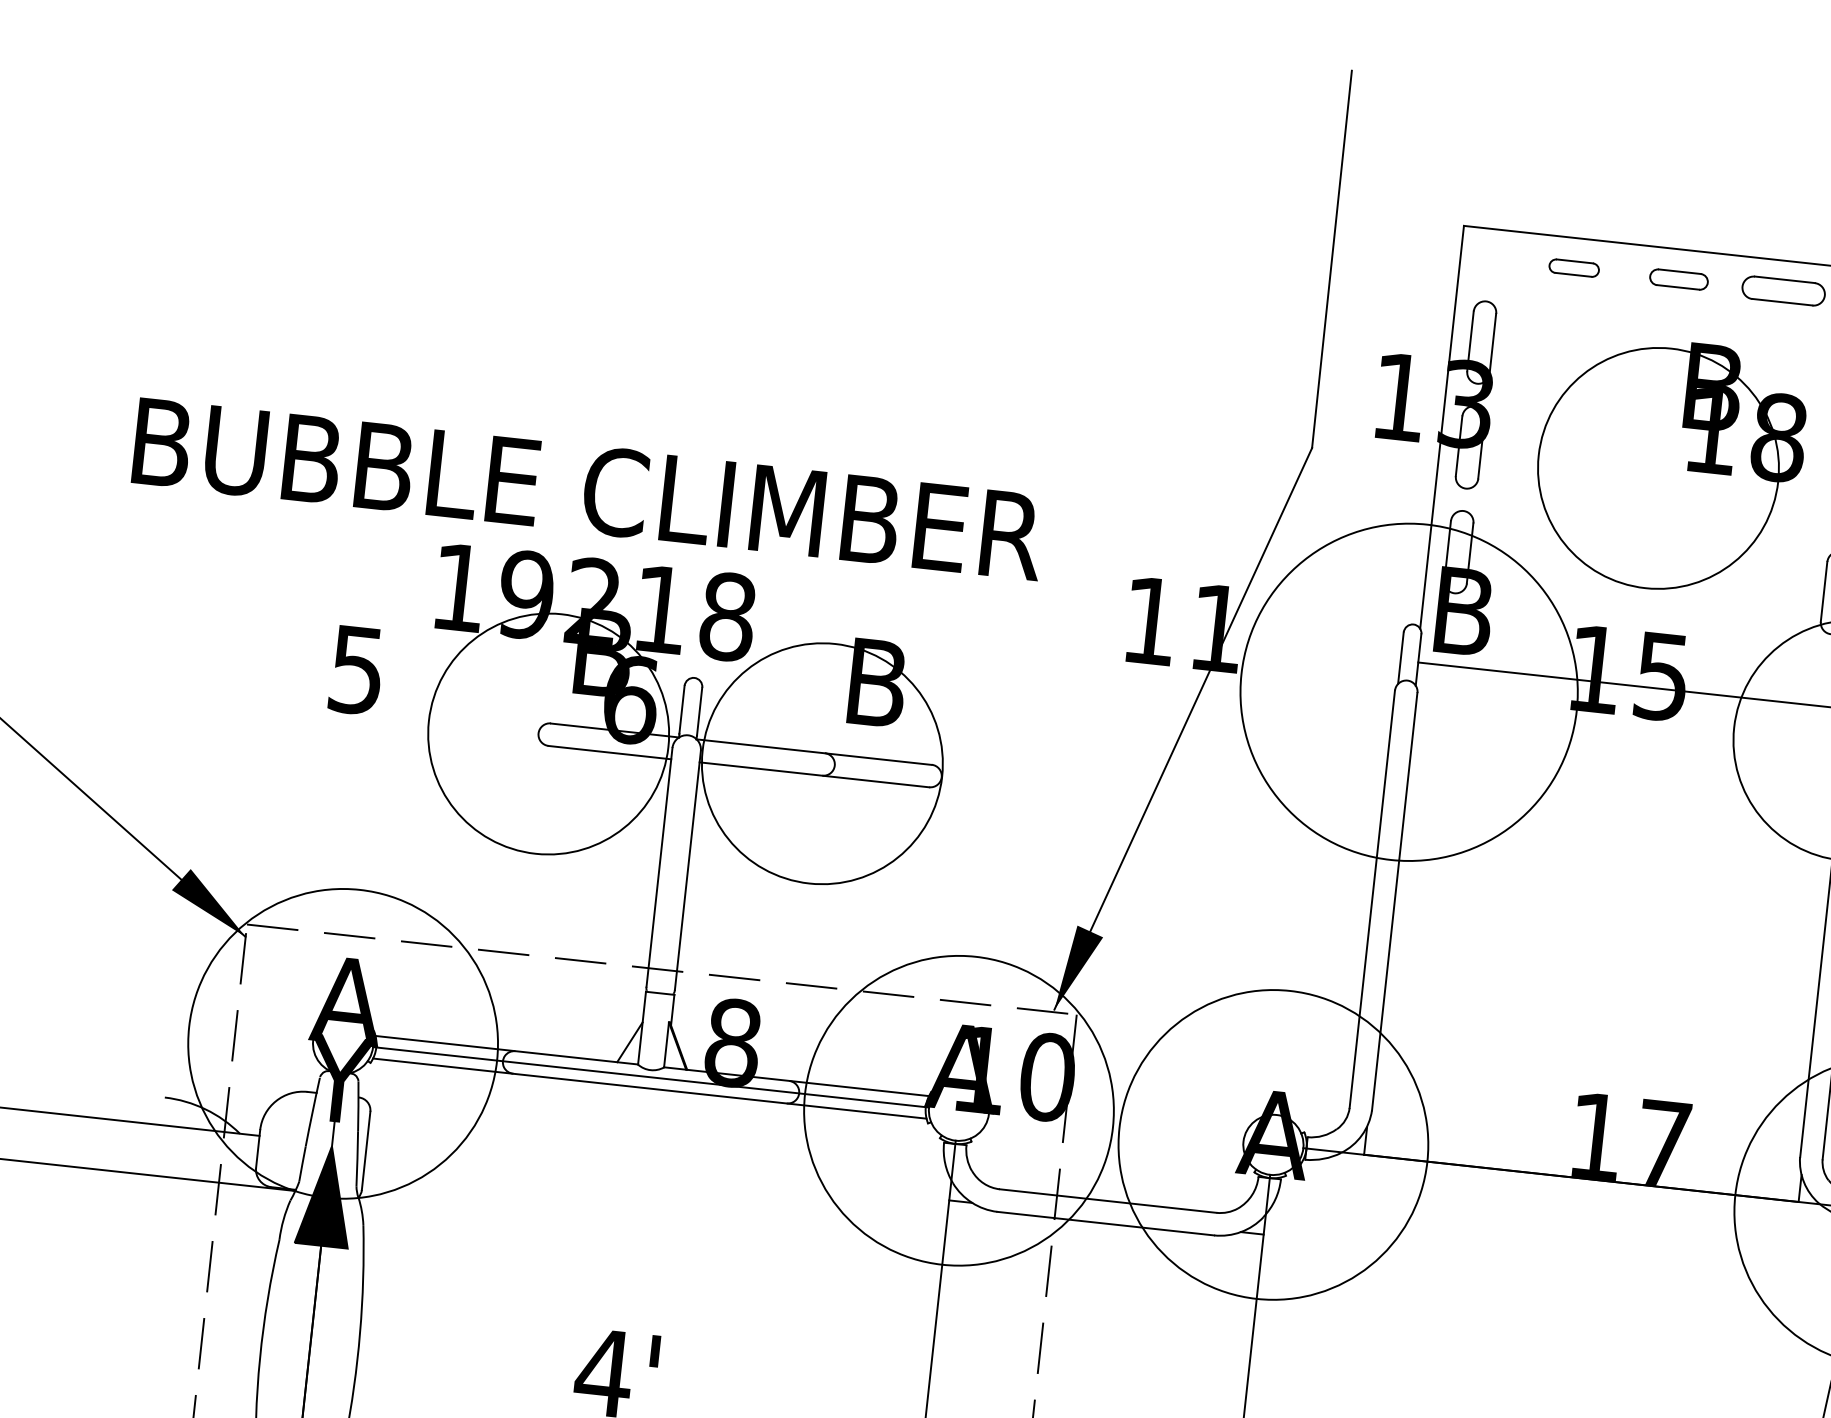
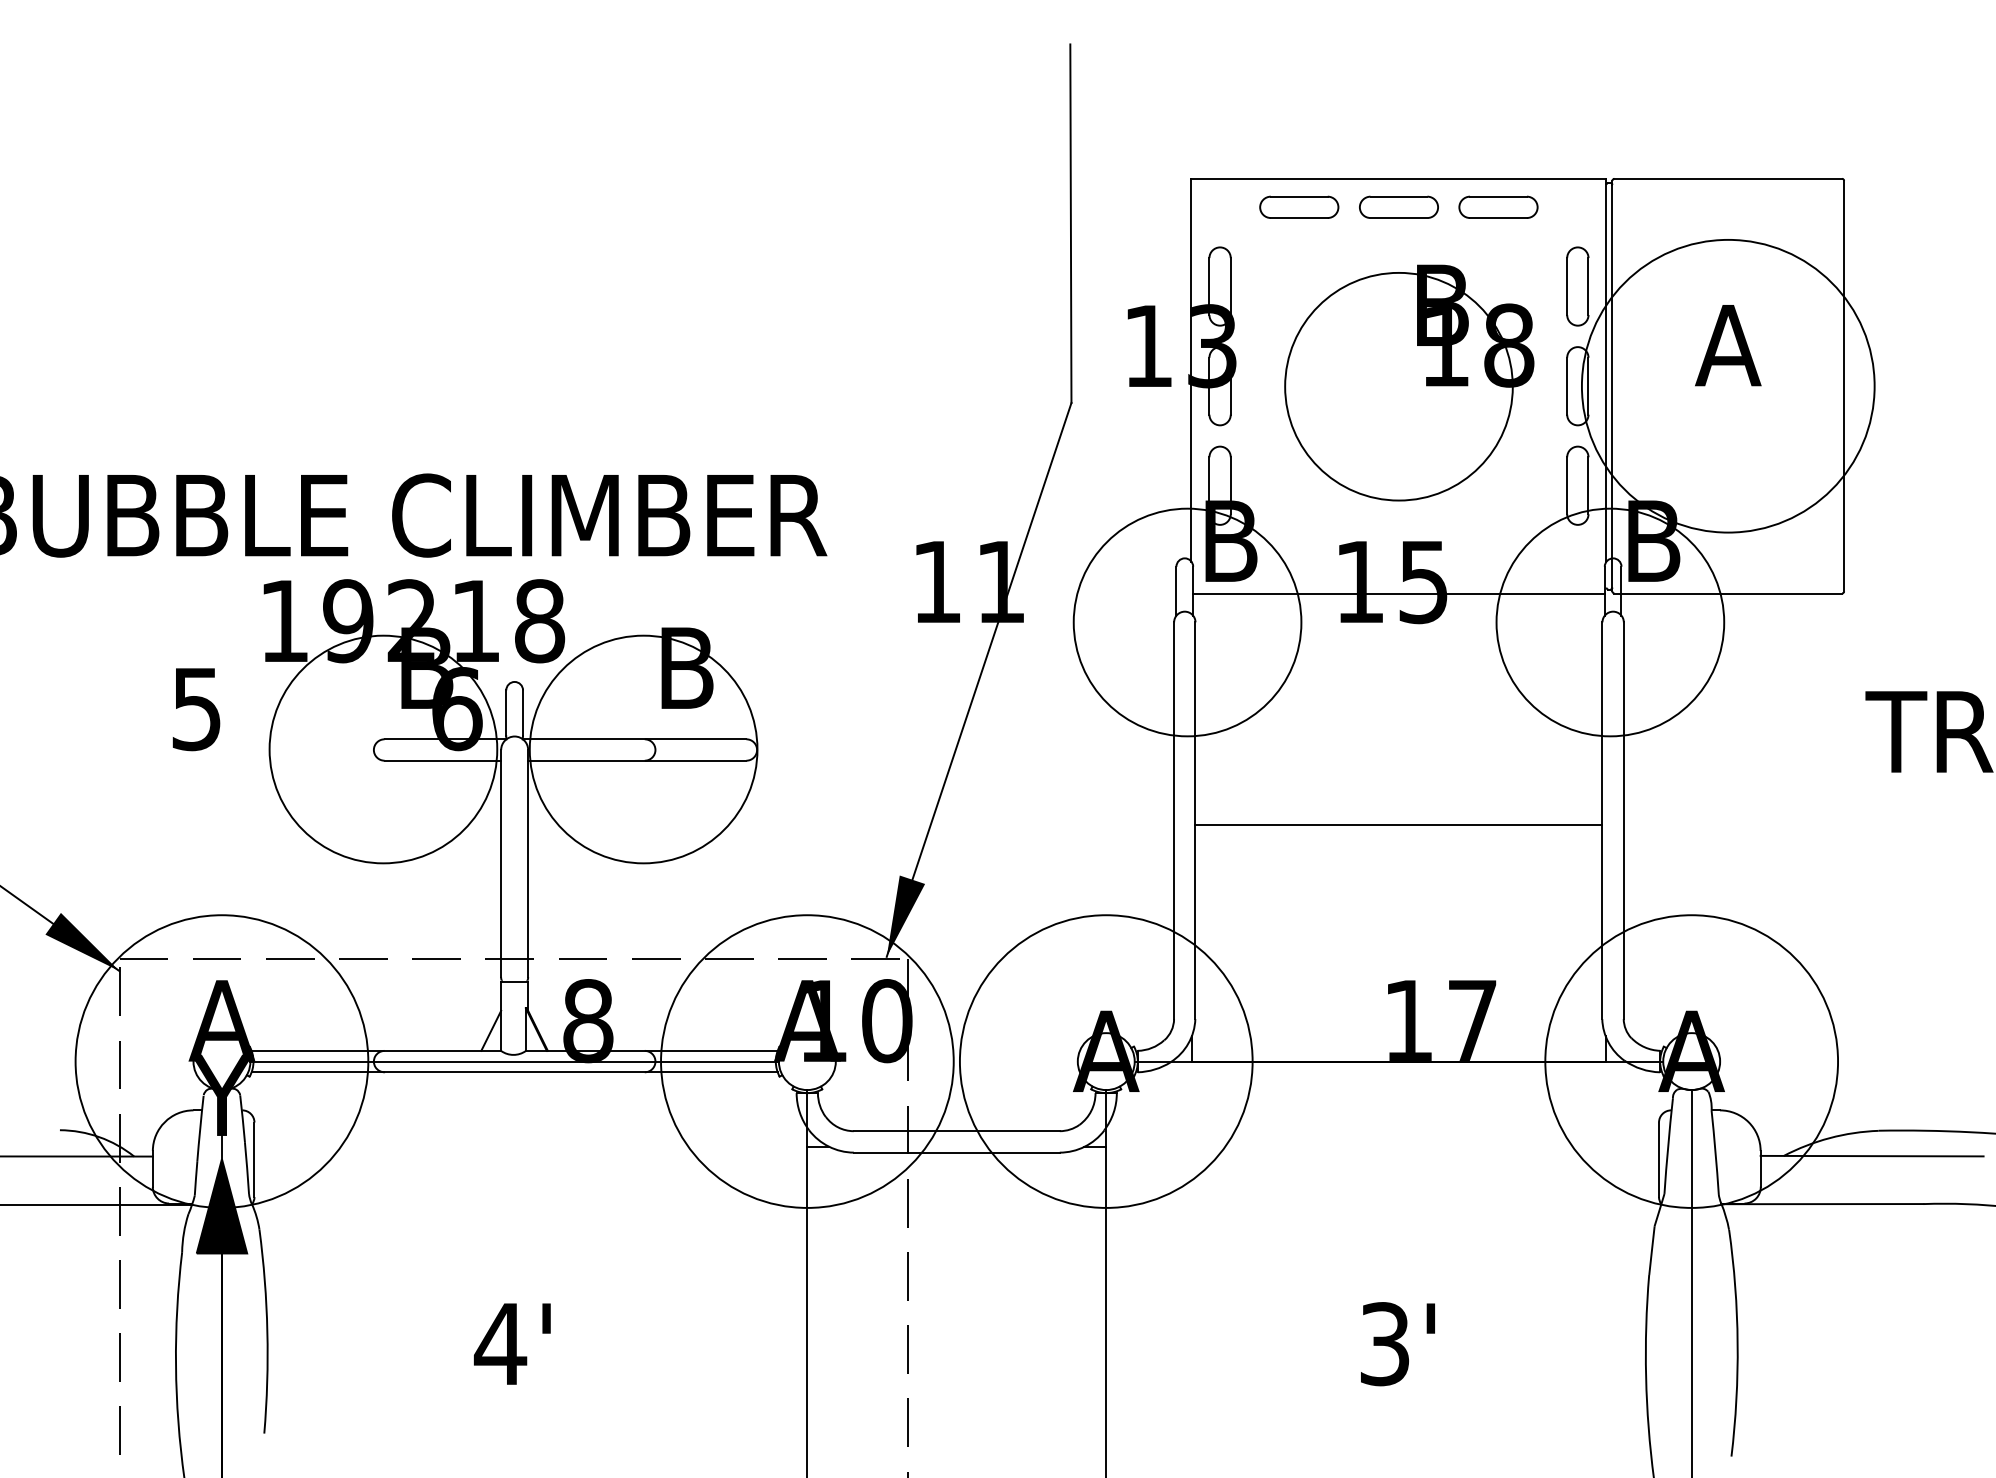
part: (1574, 267) -> (1299, 206), size x1.67
part: (1678, 278) -> (1398, 206), size x1.43
circle: (1409, 692) -> (1187, 622), size x0.71
line: (1607, 929) -> (1398, 825), added

